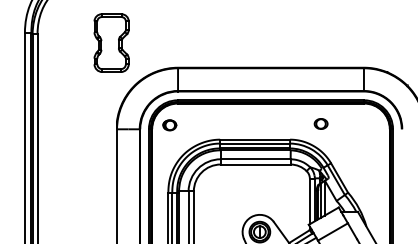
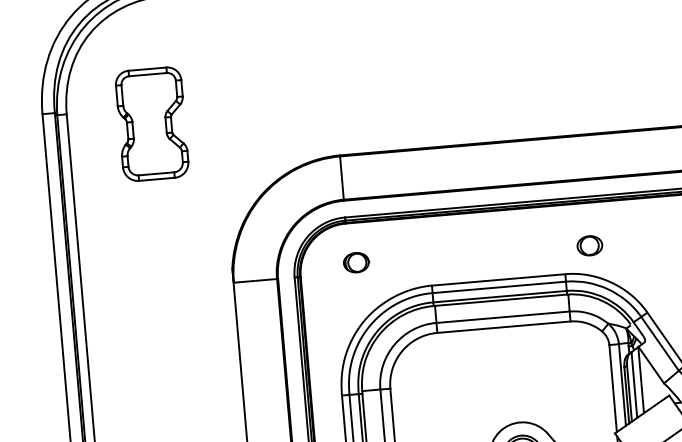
part: (111, 42) -> (151, 123), moved
part: (320, 123) -> (588, 244), moved
part: (169, 125) -> (355, 263), moved

